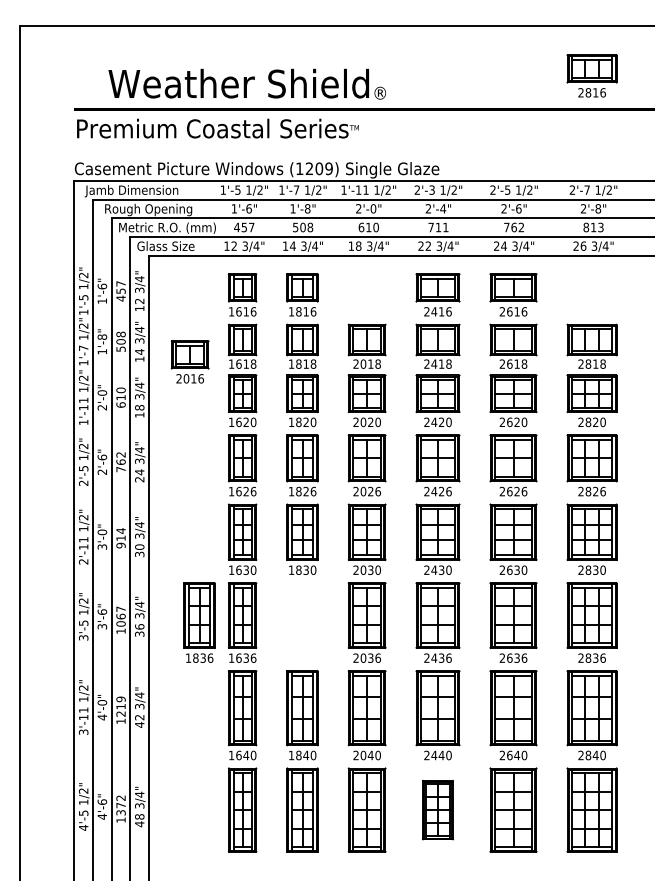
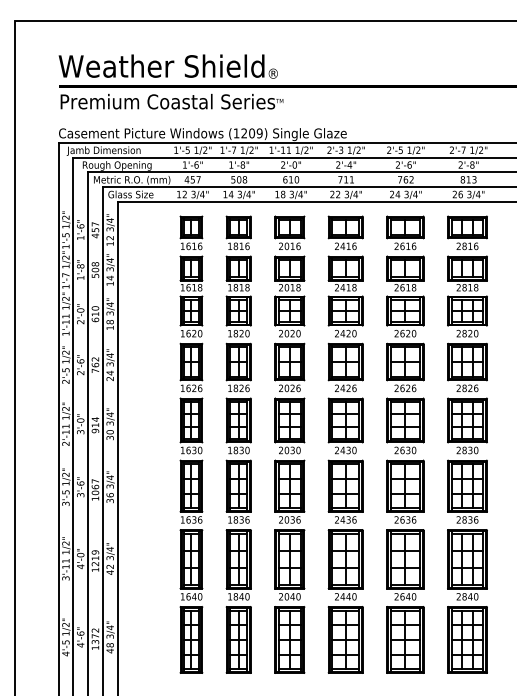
part: (591, 75) -> (467, 232), moved
text: (246, 83) -> (167, 66), moved
part: (189, 361) -> (289, 232), moved
part: (199, 622) -> (238, 491), moved
part: (437, 809) -> (345, 639), size x1.43

